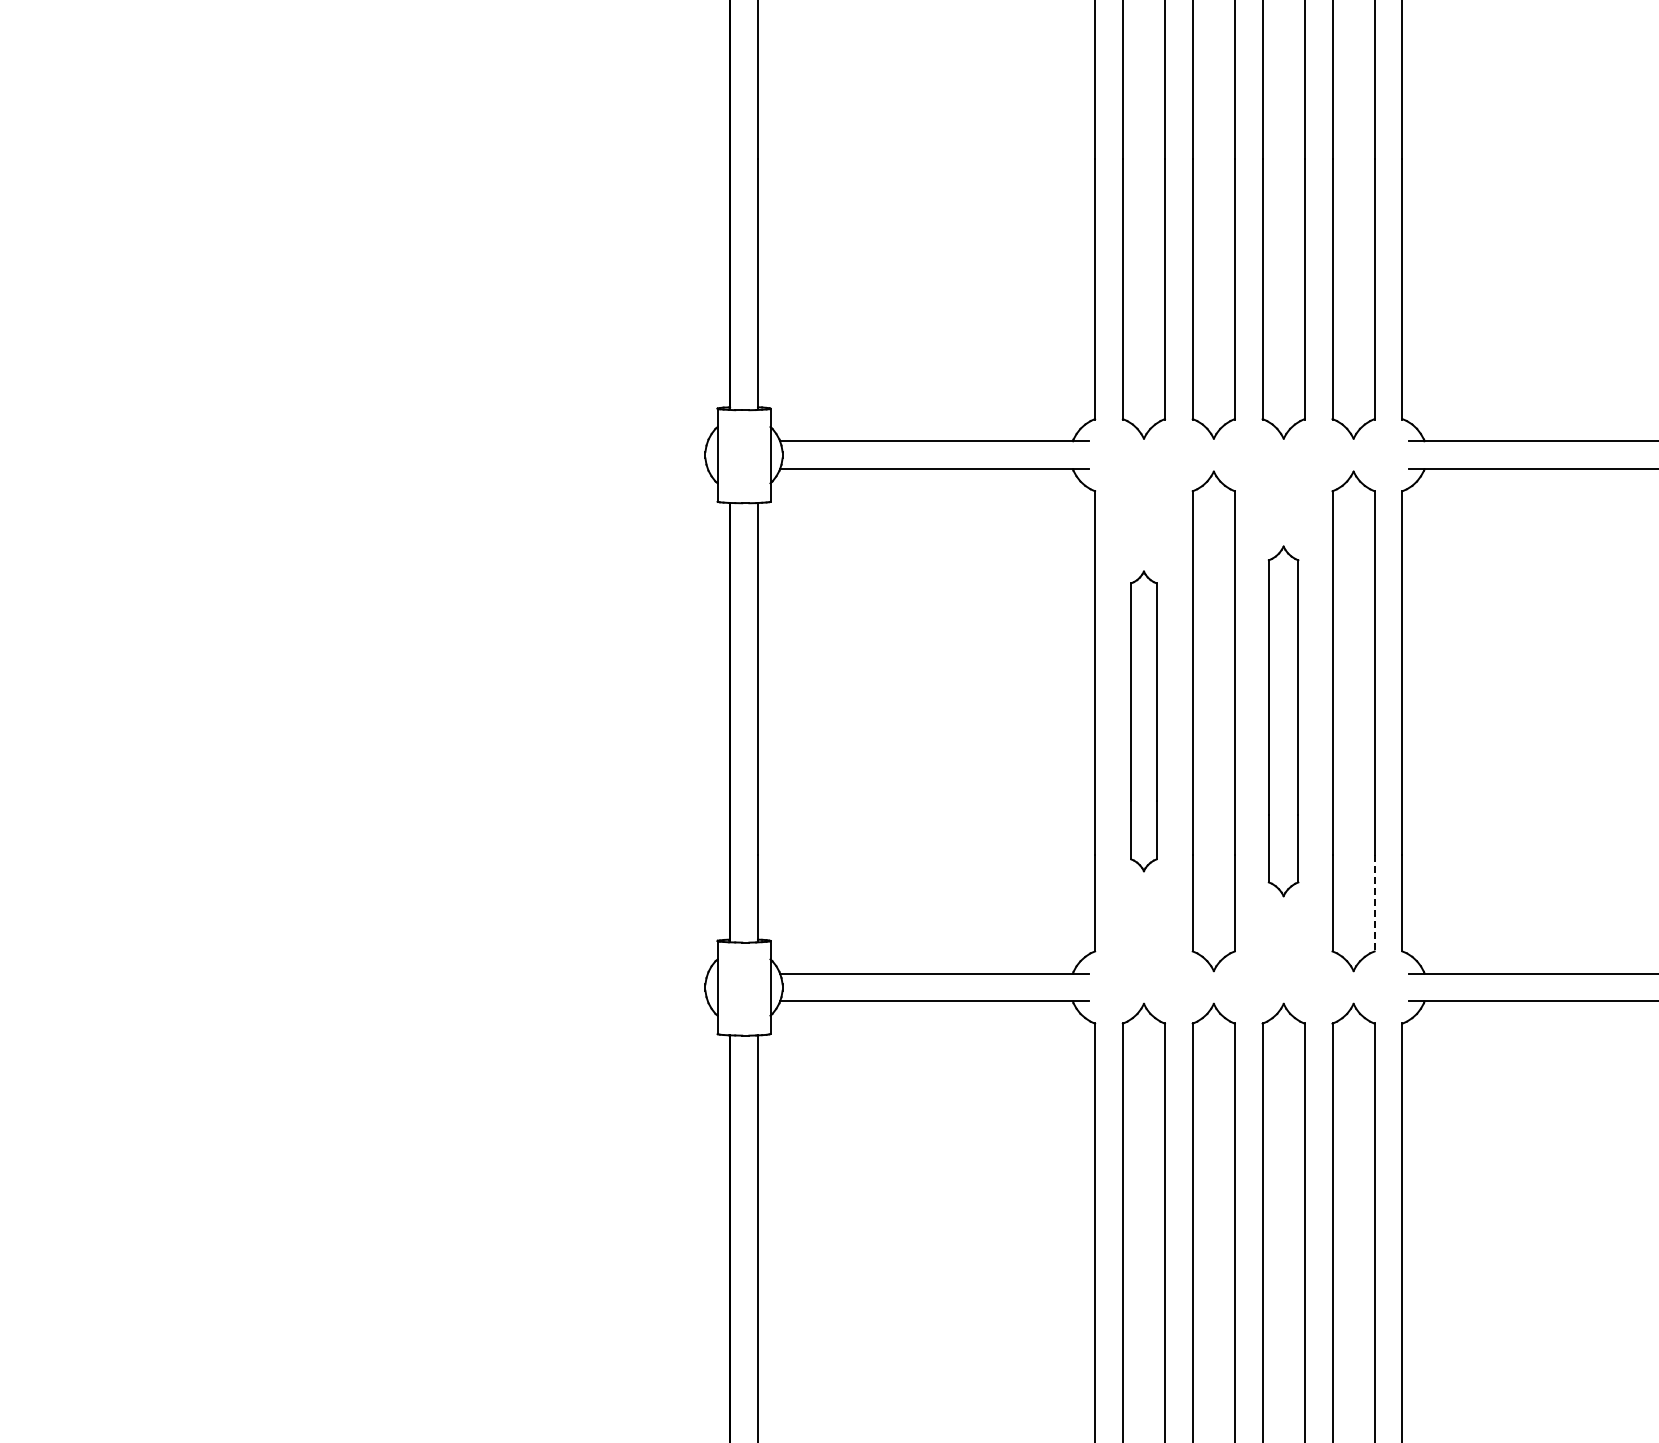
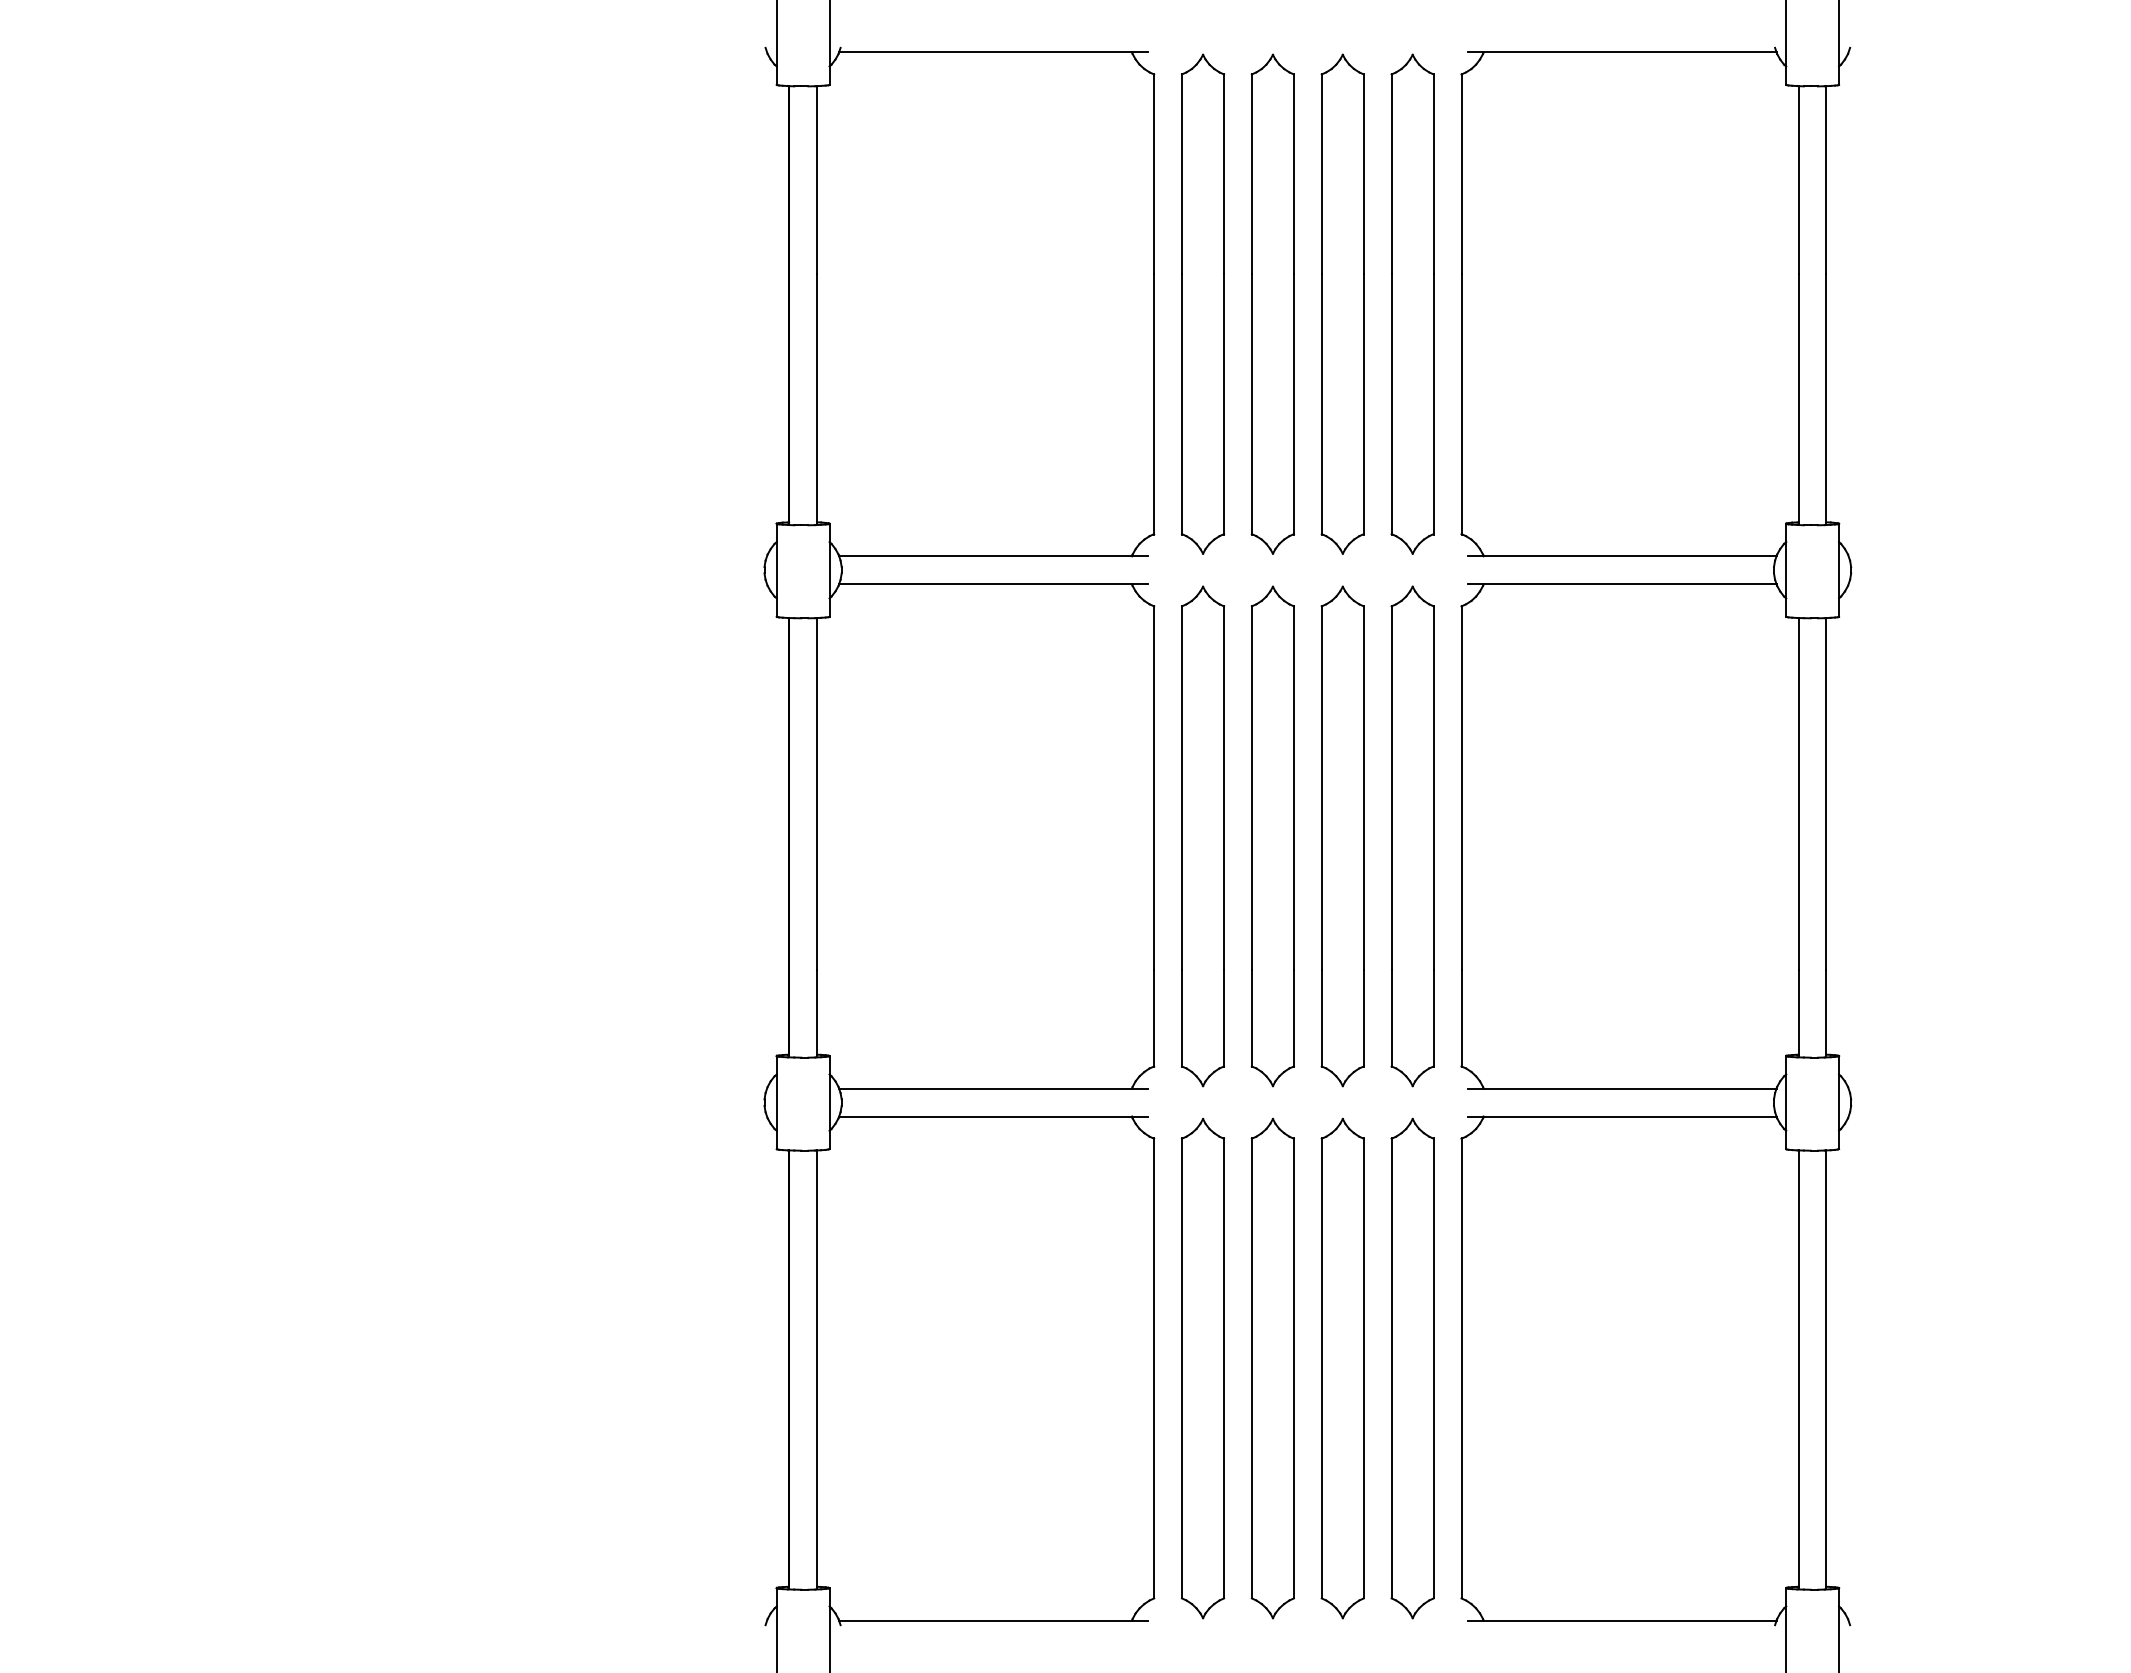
part: (1143, 721) -> (1202, 836), size x1.67
part: (1283, 721) -> (1342, 836), size x1.43
line: (1374, 903) -> (1433, 1018), dashed -> solid

